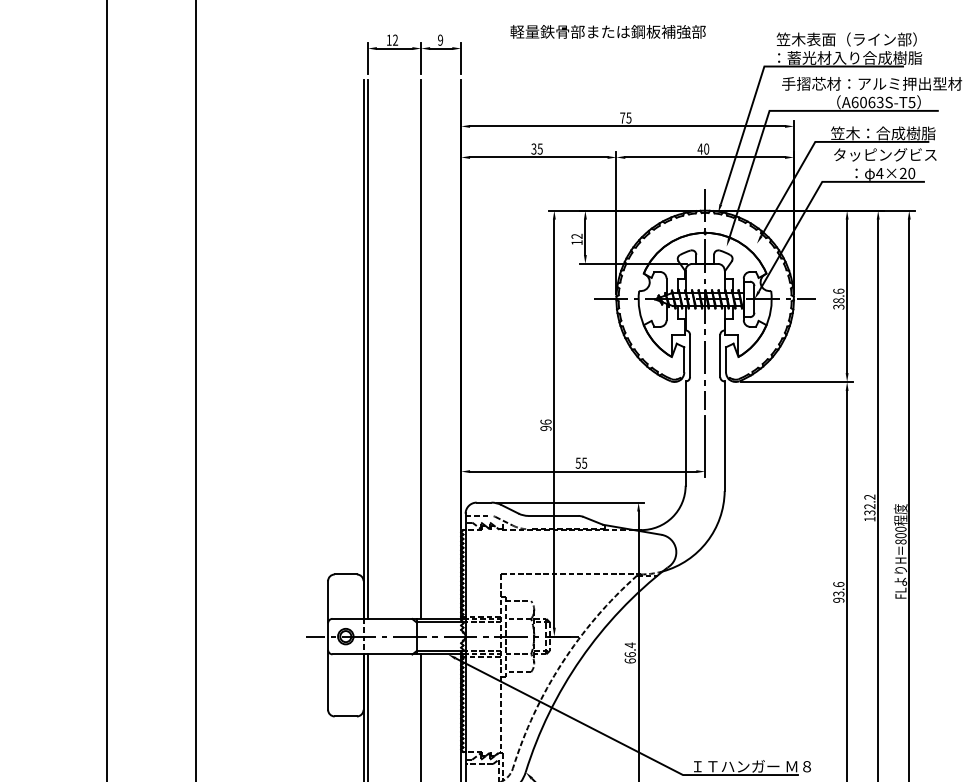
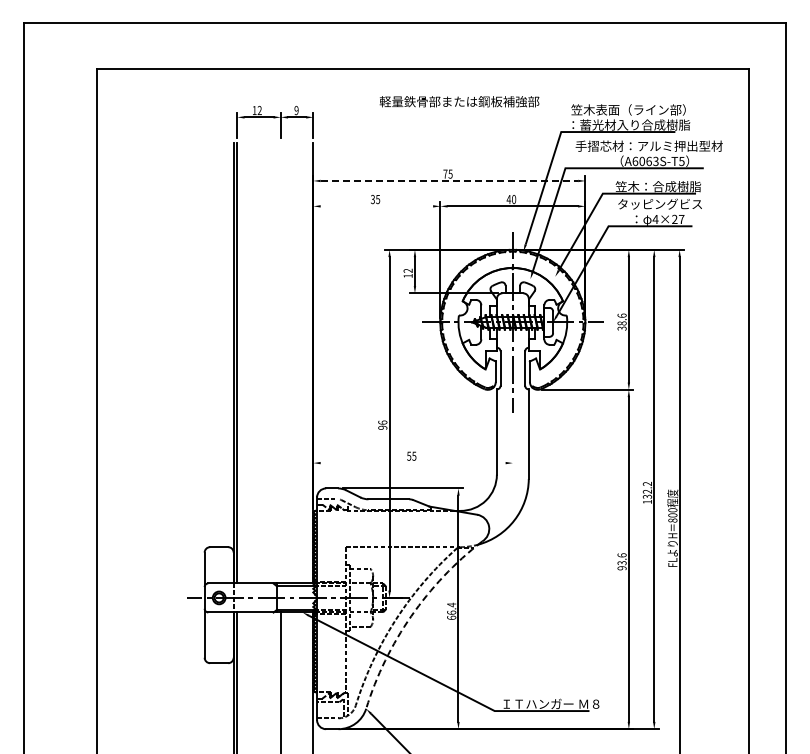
text: (608, 31) -> (459, 101), moved
line: (627, 125) -> (449, 180), solid -> dashed
line: (538, 157) -> (376, 206), removed
text: (911, 173) -> (681, 219), 4×20 -> 4×27
line: (420, 348) -> (280, 362), removed
line: (704, 446) -> (512, 442), removed
line: (582, 472) -> (412, 463), removed
arc: (581, 659) -> (411, 616), solid -> dashed

